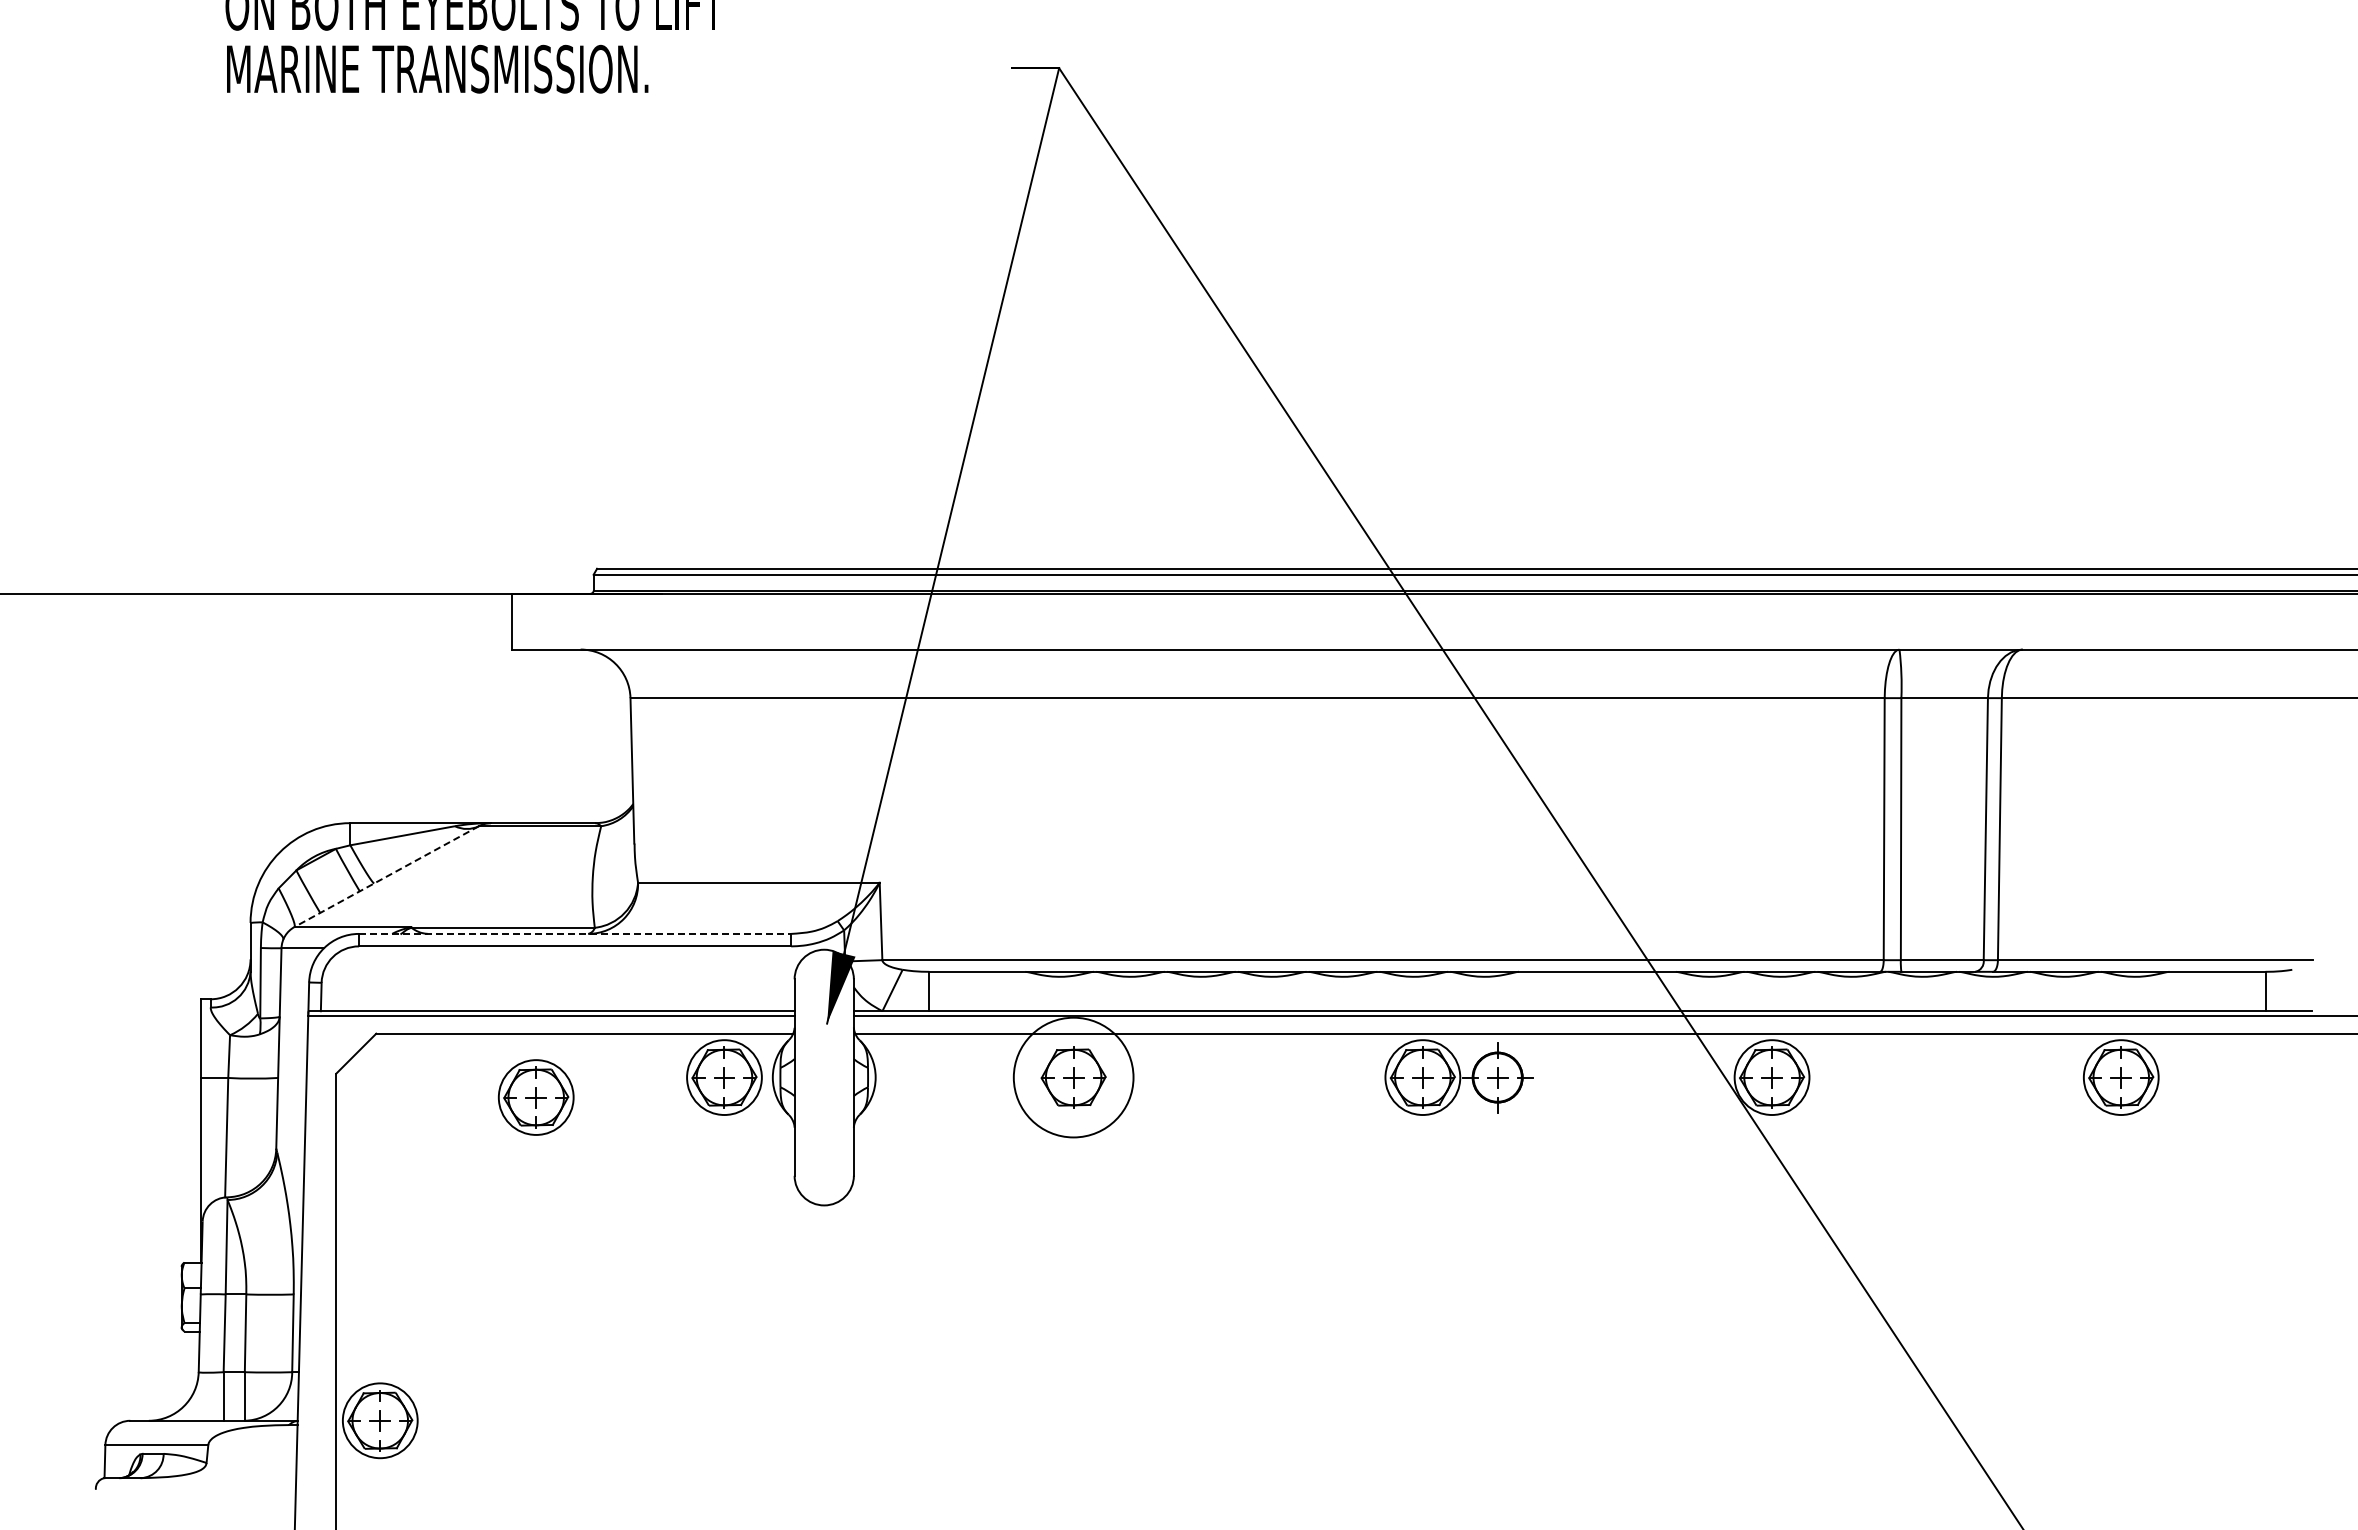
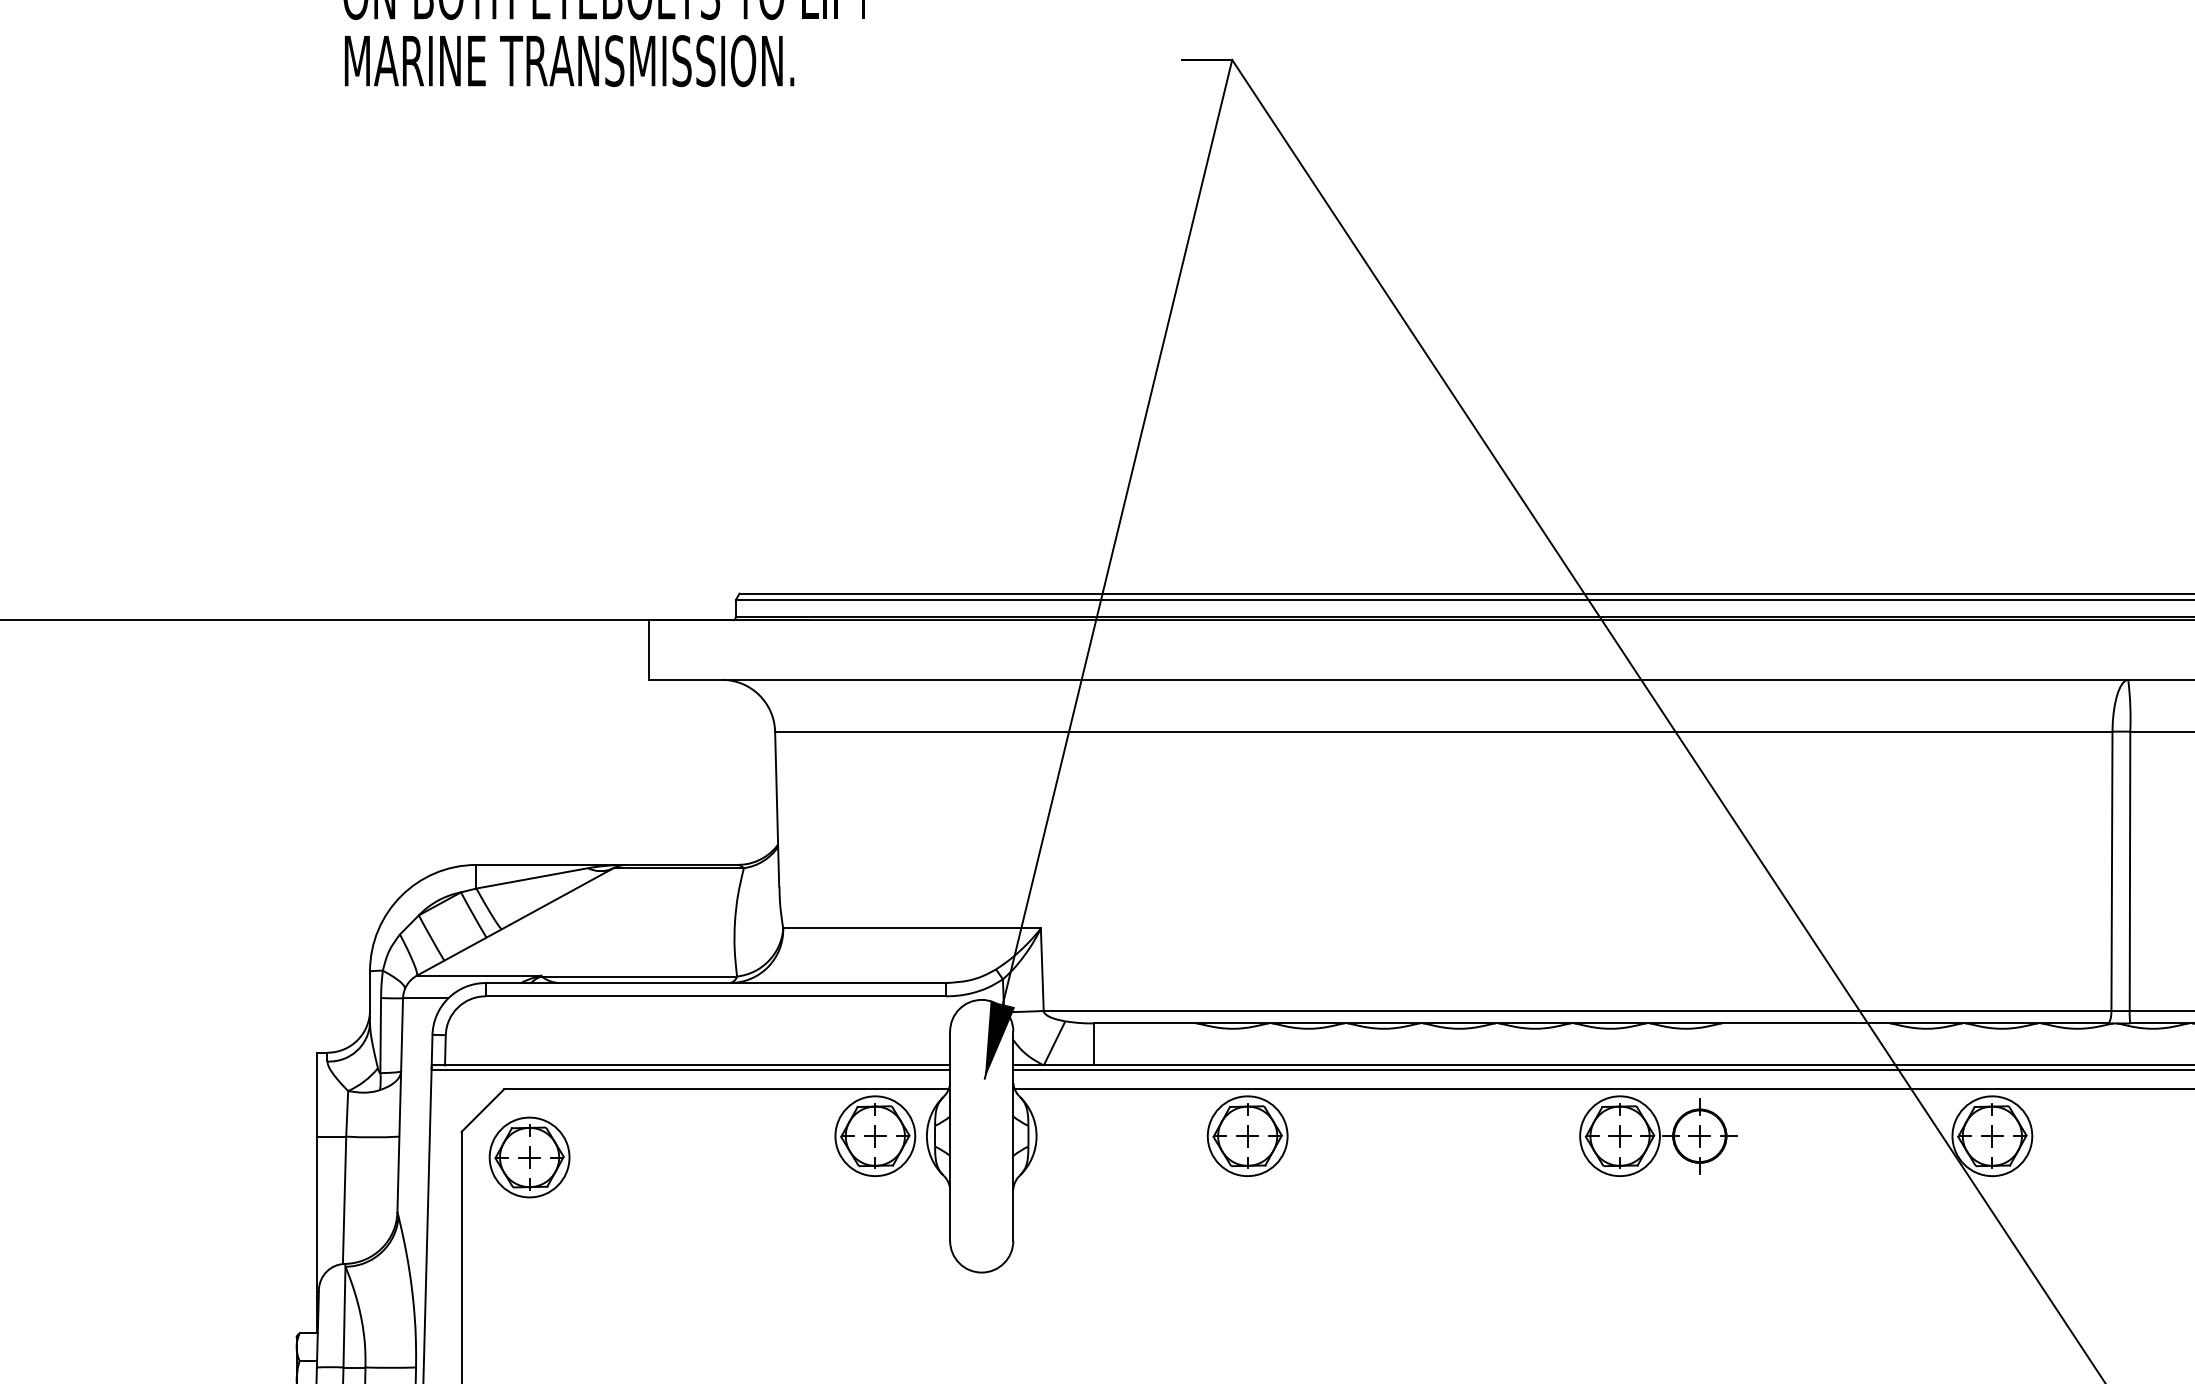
line: (386, 876) -> (514, 921), dashed -> solid
line: (575, 933) -> (716, 982), dashed -> solid
circle: (1073, 1077) -> (1247, 1136), size x0.62
part: (535, 1097) -> (528, 1157), moved

